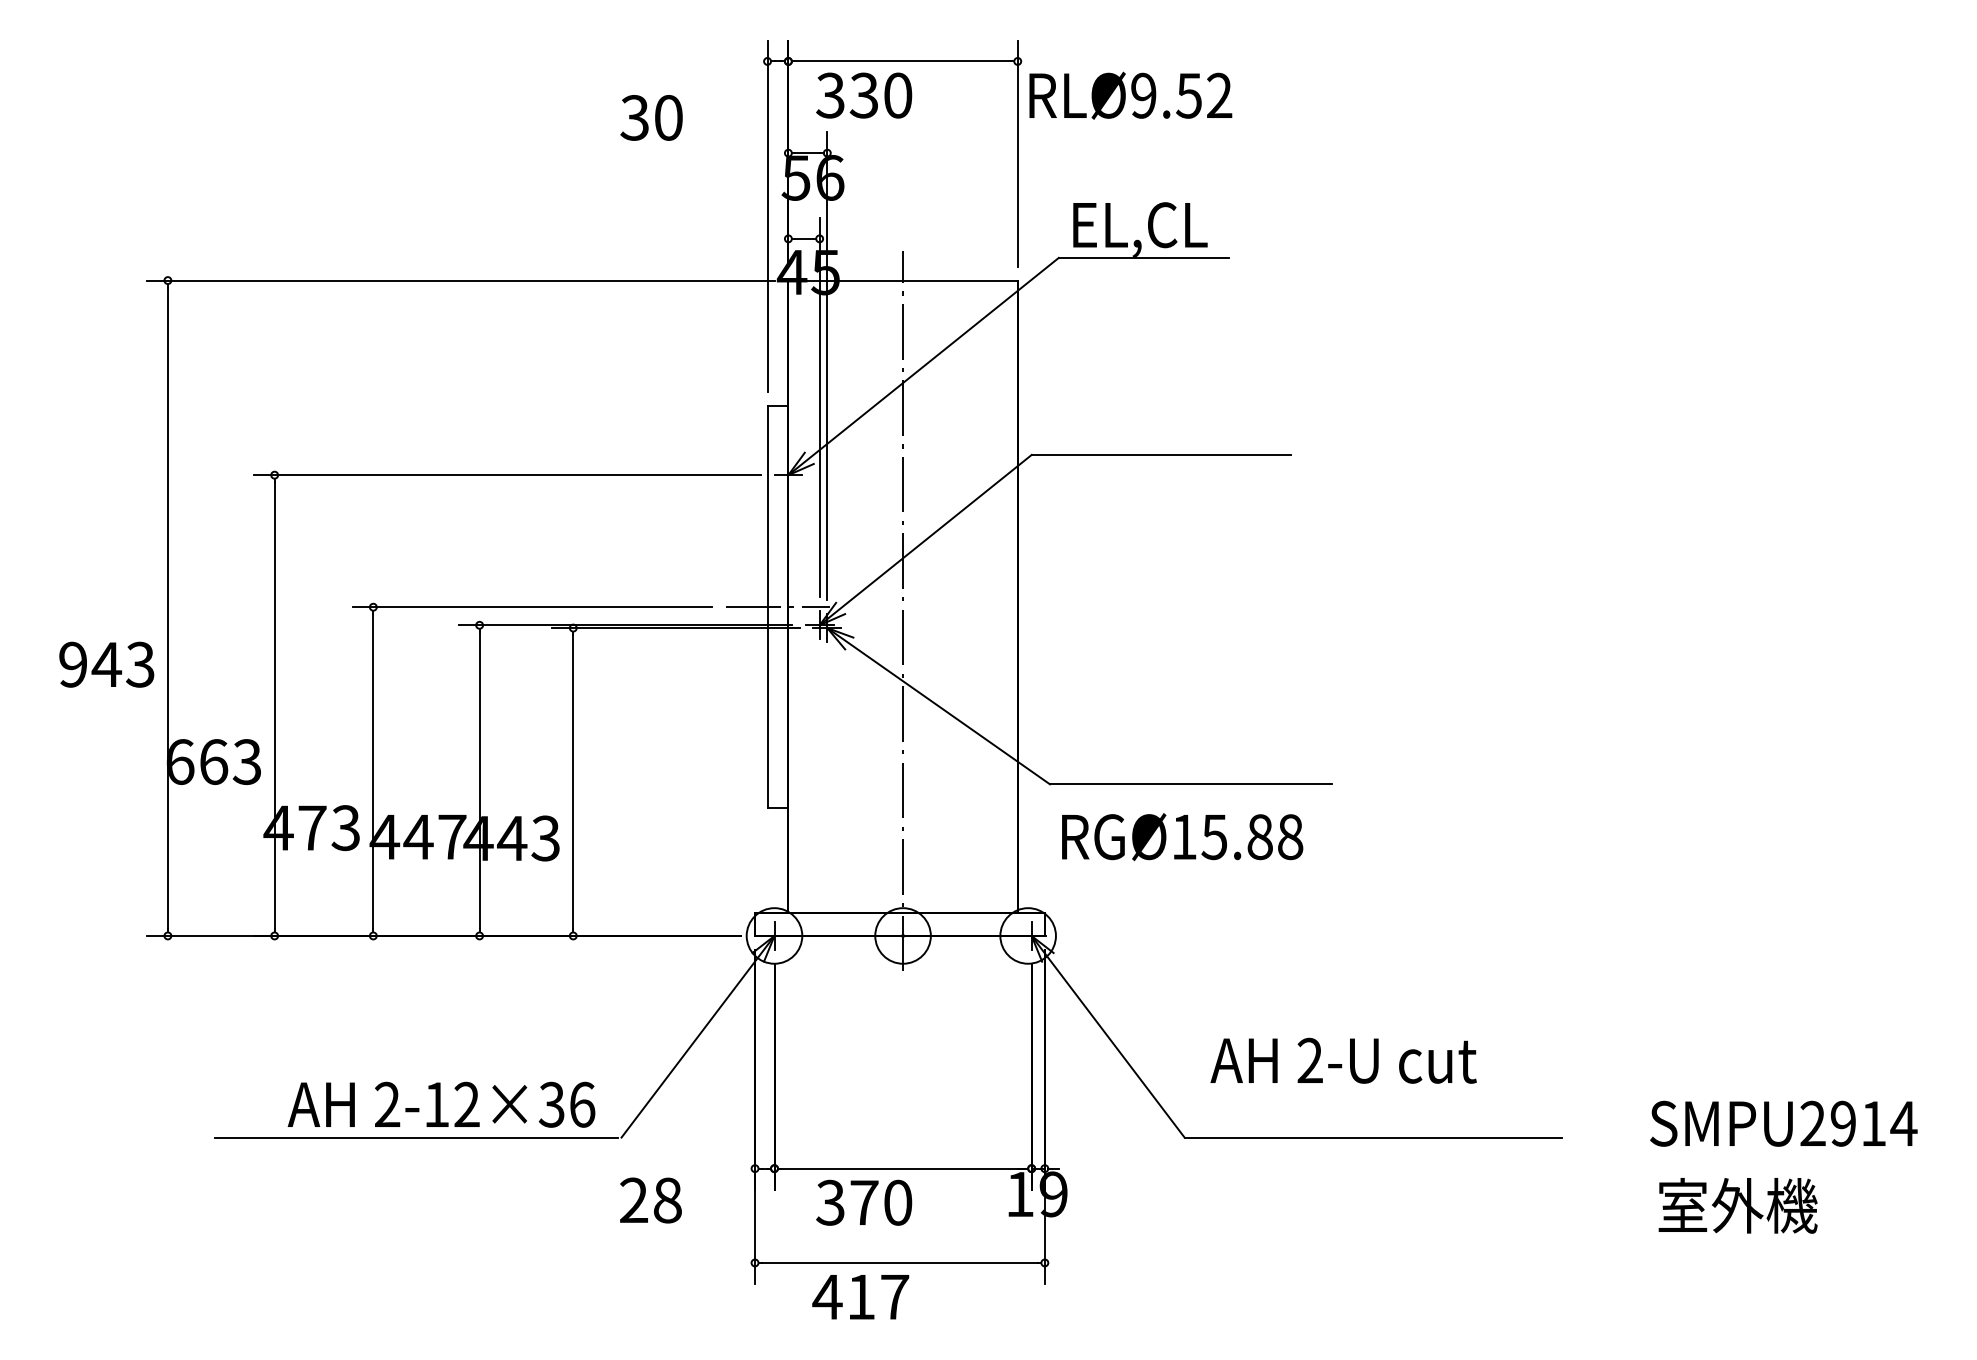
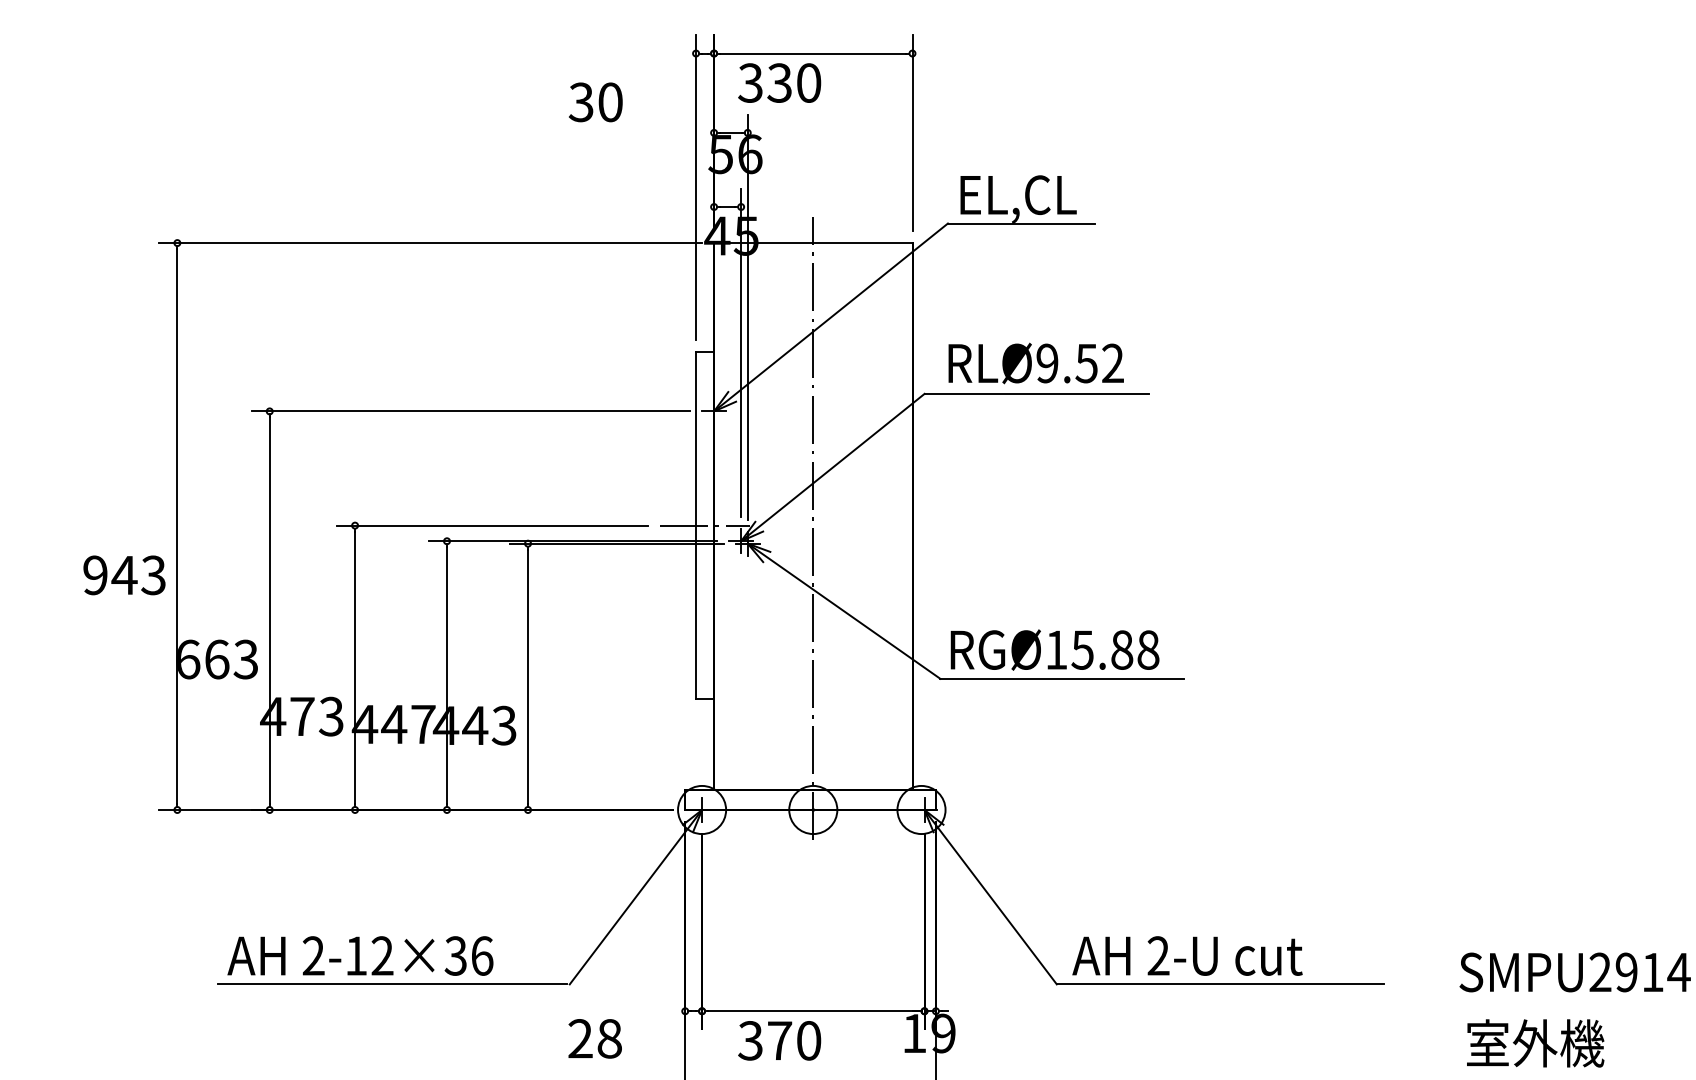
text: (1130, 95) -> (1035, 363), moved
text: (1182, 837) -> (1055, 650), moved
text: (1343, 1060) -> (1187, 955), moved
text: (441, 1104) -> (360, 955), moved

